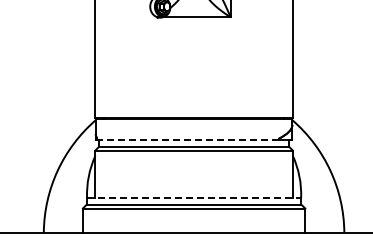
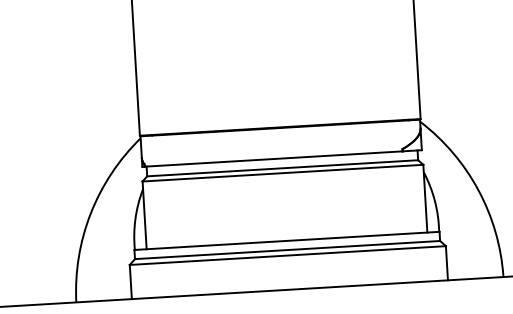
line: (188, 140) -> (274, 159), dashed -> solid
line: (194, 198) -> (287, 241), dashed -> solid

